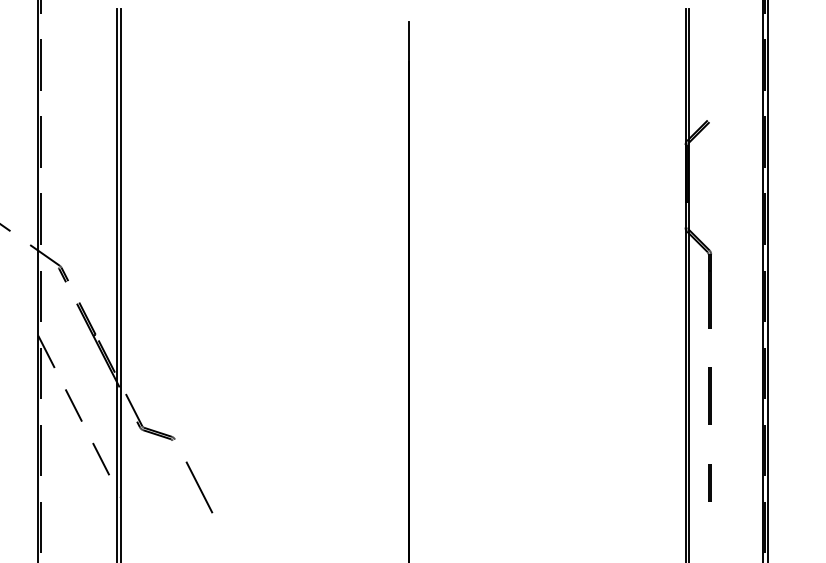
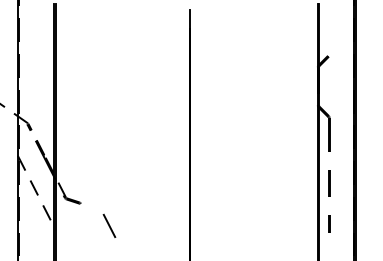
line: (199, 486) -> (109, 225), moved

